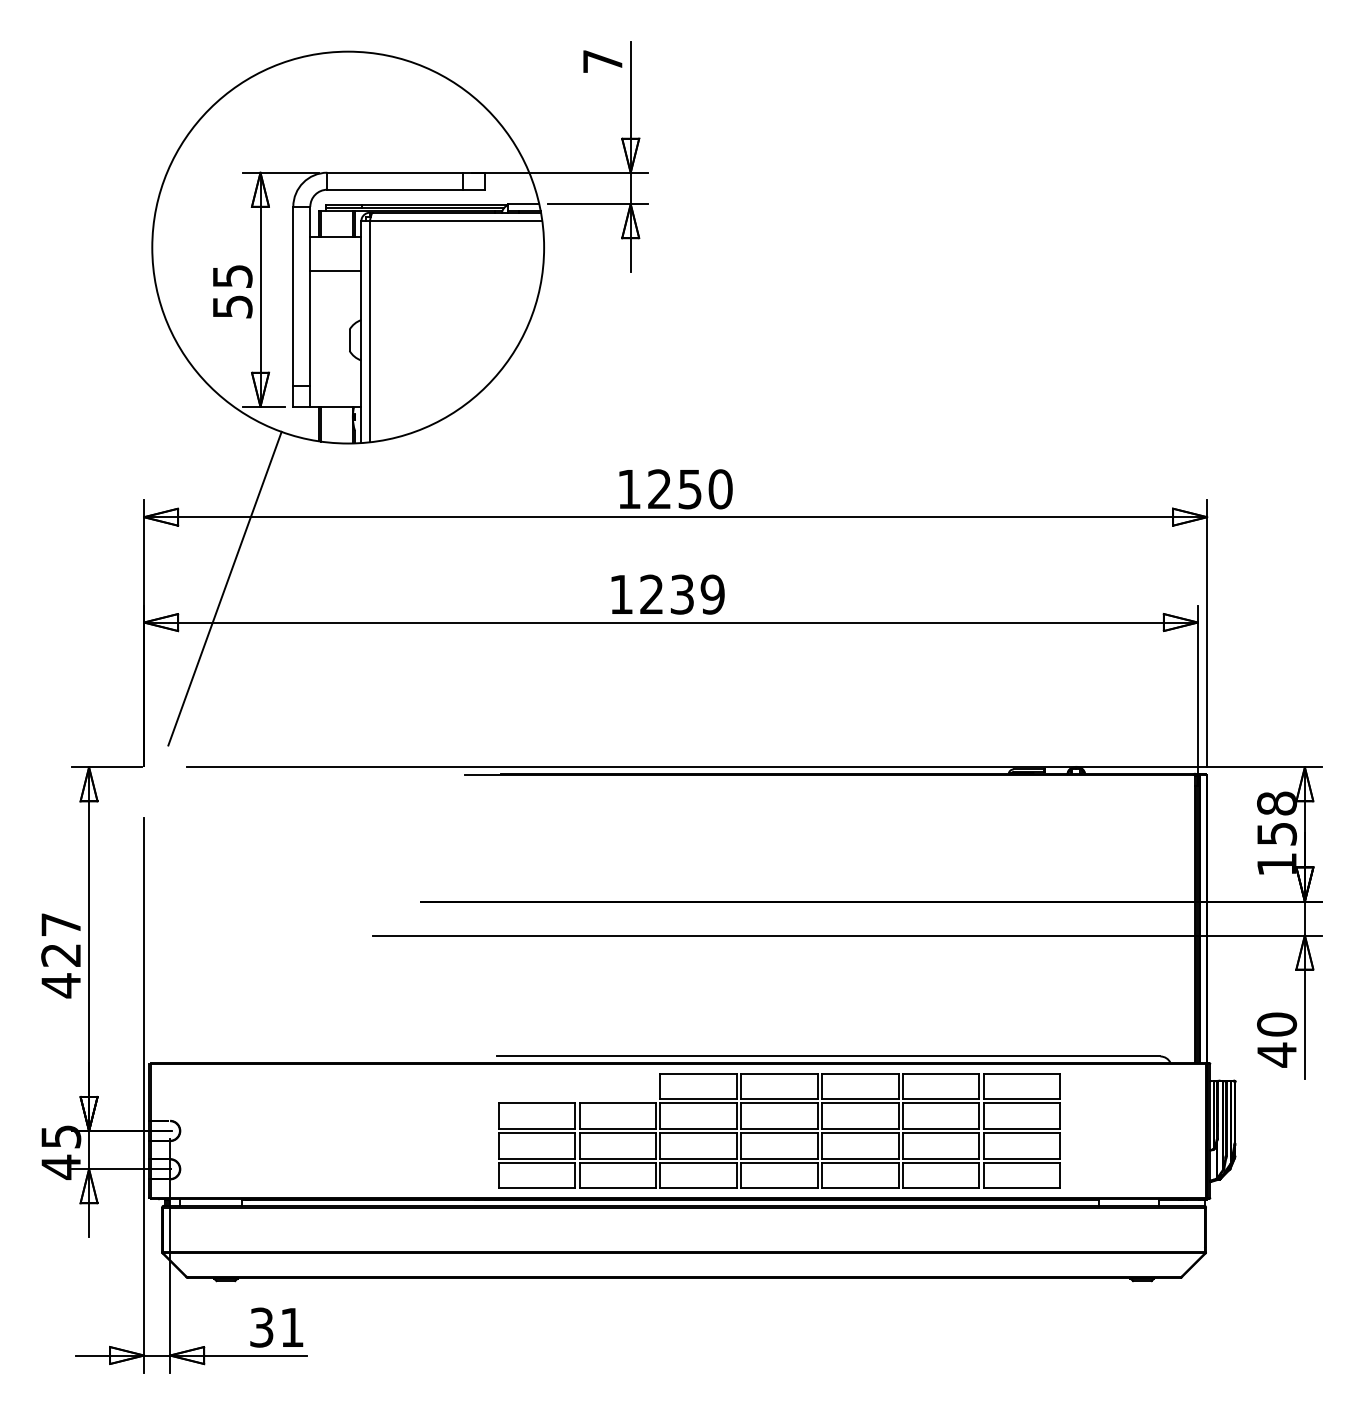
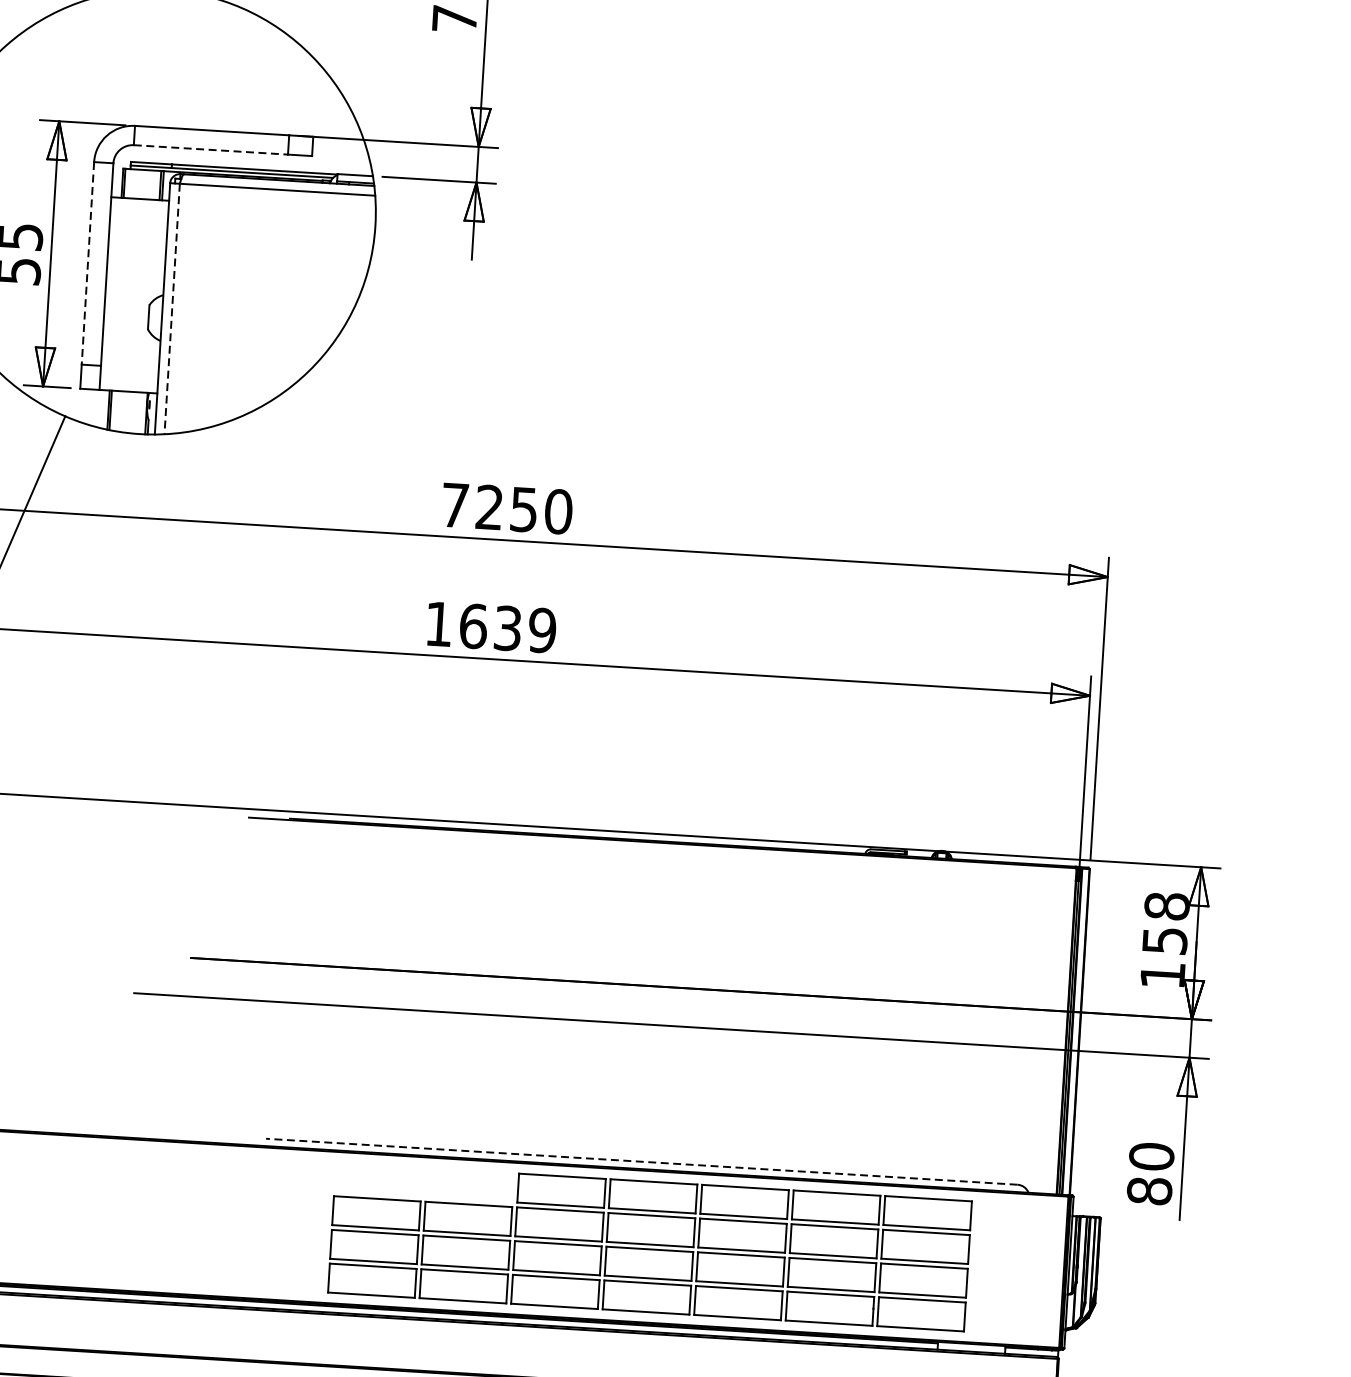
line: (395, 189) -> (211, 149), solid -> dashed
line: (335, 270) -> (137, 237), removed
line: (293, 296) -> (88, 263), solid -> dashed
line: (369, 331) -> (171, 308), solid -> dashed
text: (629, 489) -> (455, 505), 1250 -> 7250
text: (652, 594) -> (474, 626), 1239 -> 1639
text: (1277, 1054) -> (1150, 1190), 40 -> 80
line: (828, 1056) -> (641, 1161), solid -> dashed
part: (779, 1130) -> (649, 1246), moved

